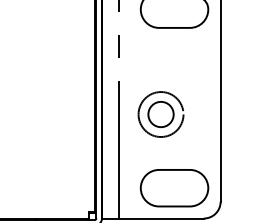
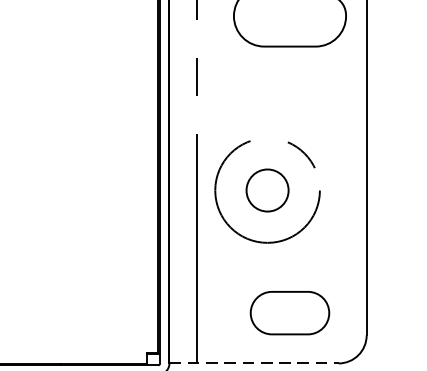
circle: (160, 114) -> (266, 190), size x1.4
part: (174, 188) -> (289, 313), size x0.7
line: (152, 218) -> (253, 363), solid -> dashed

